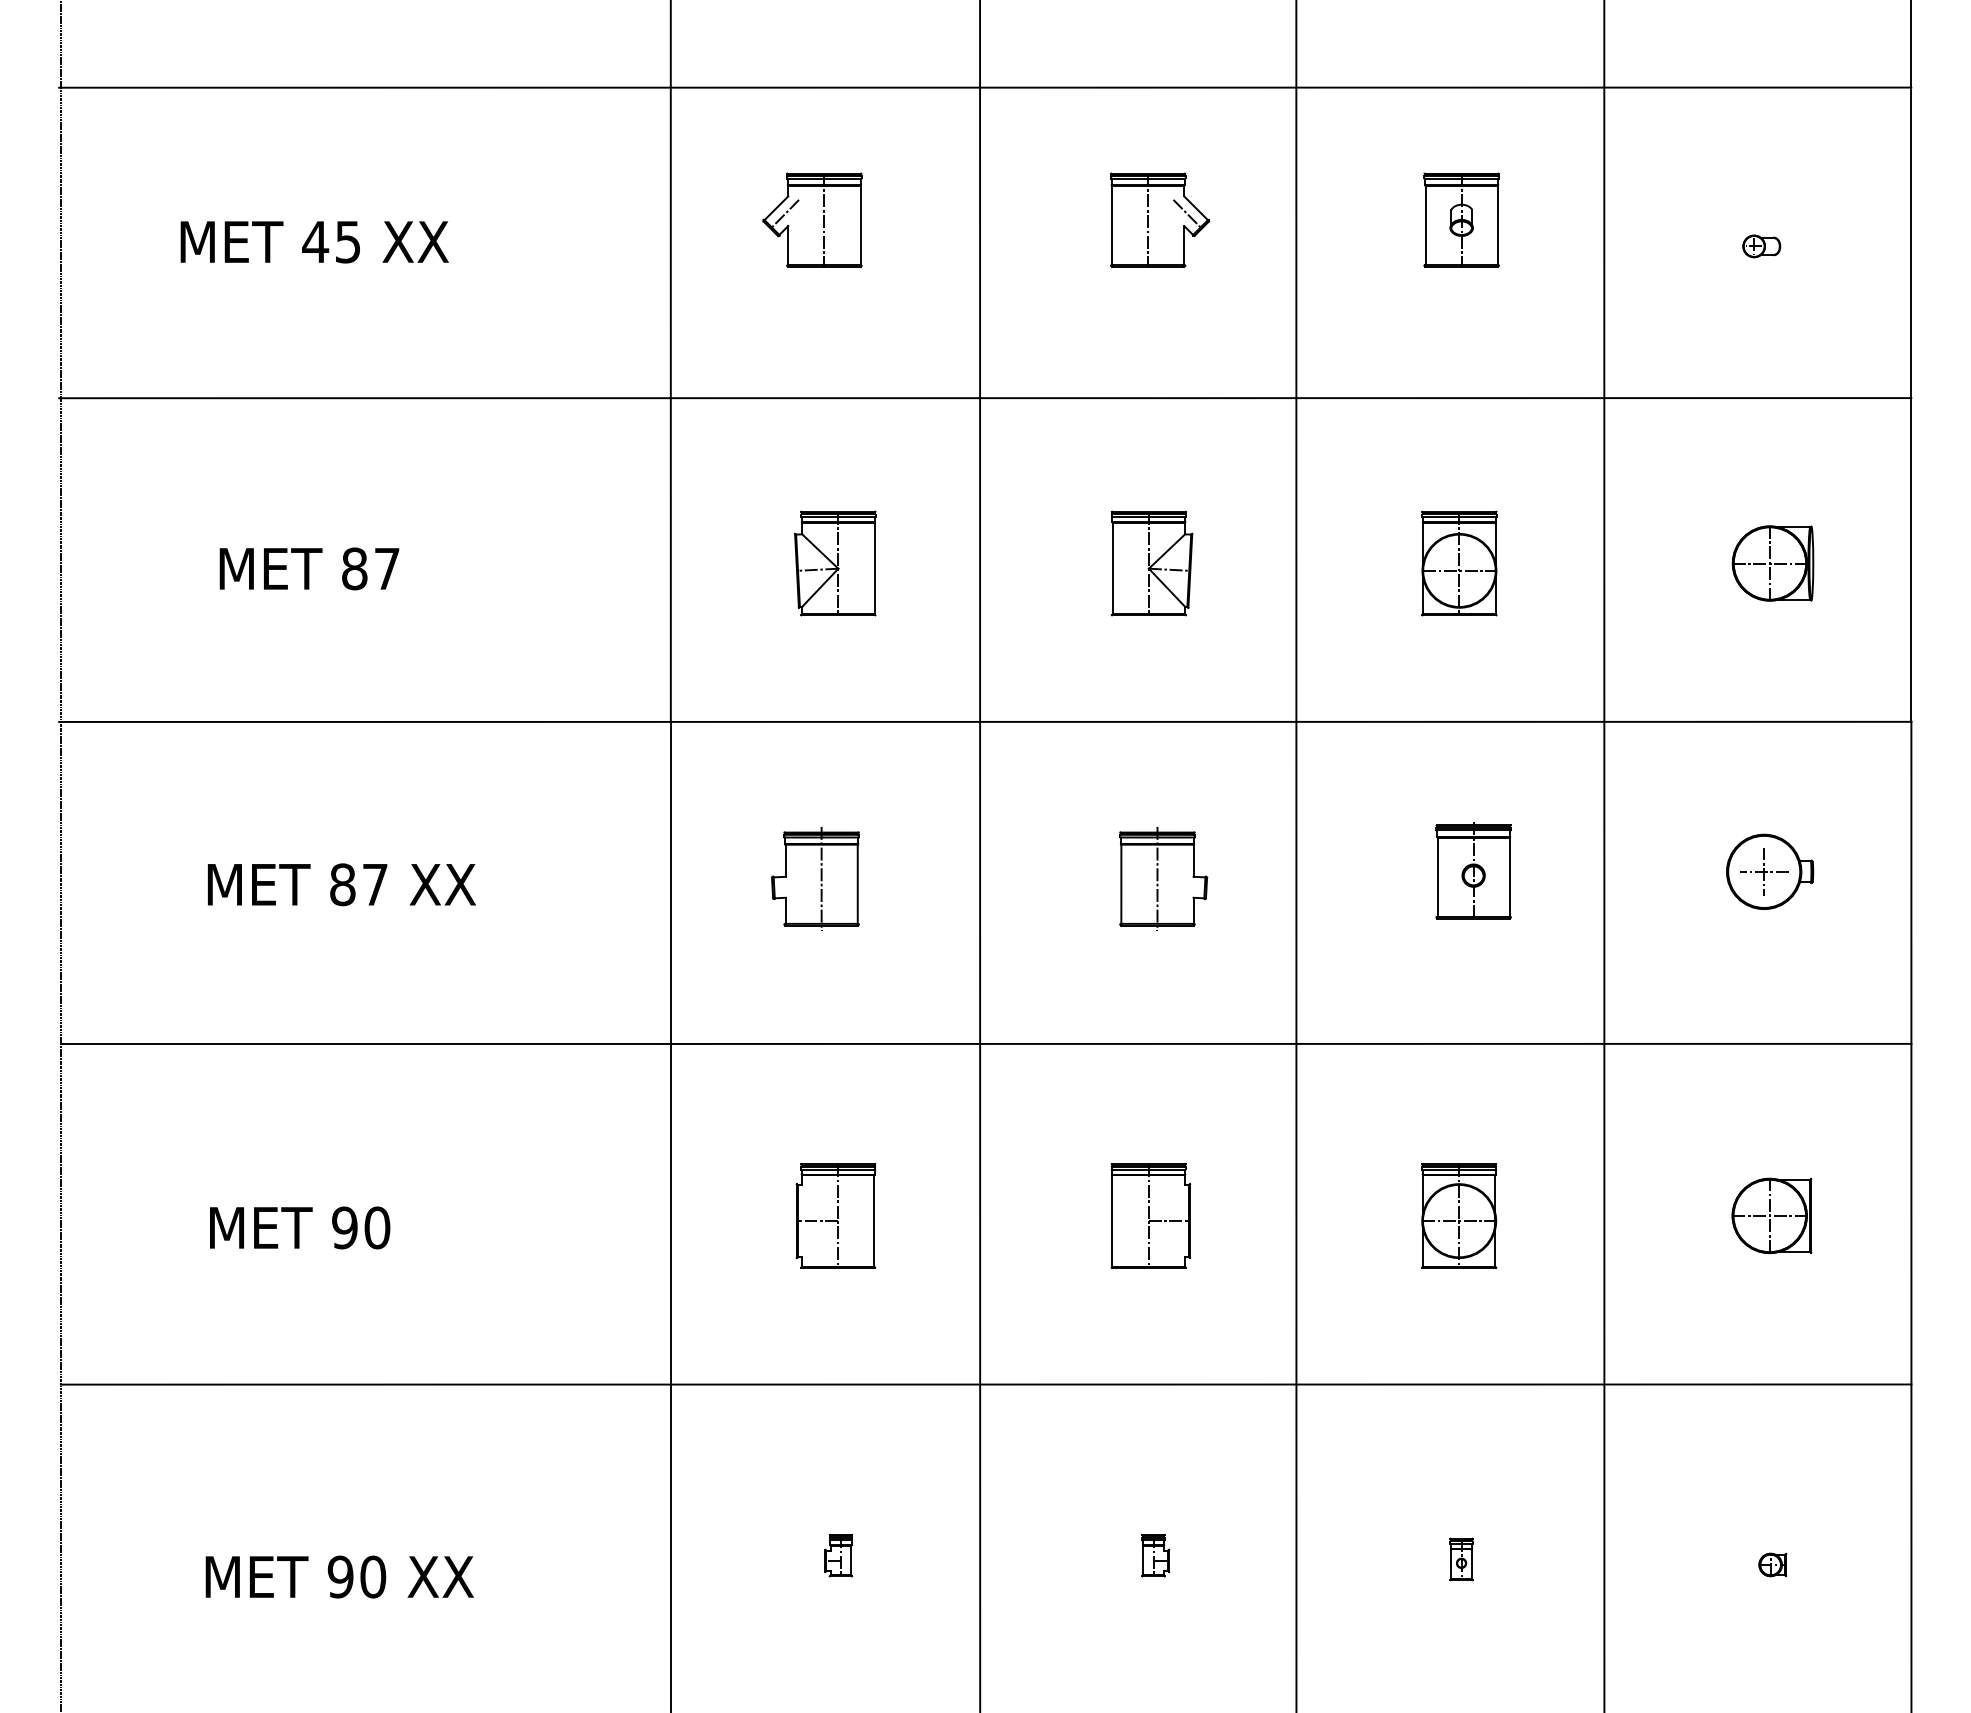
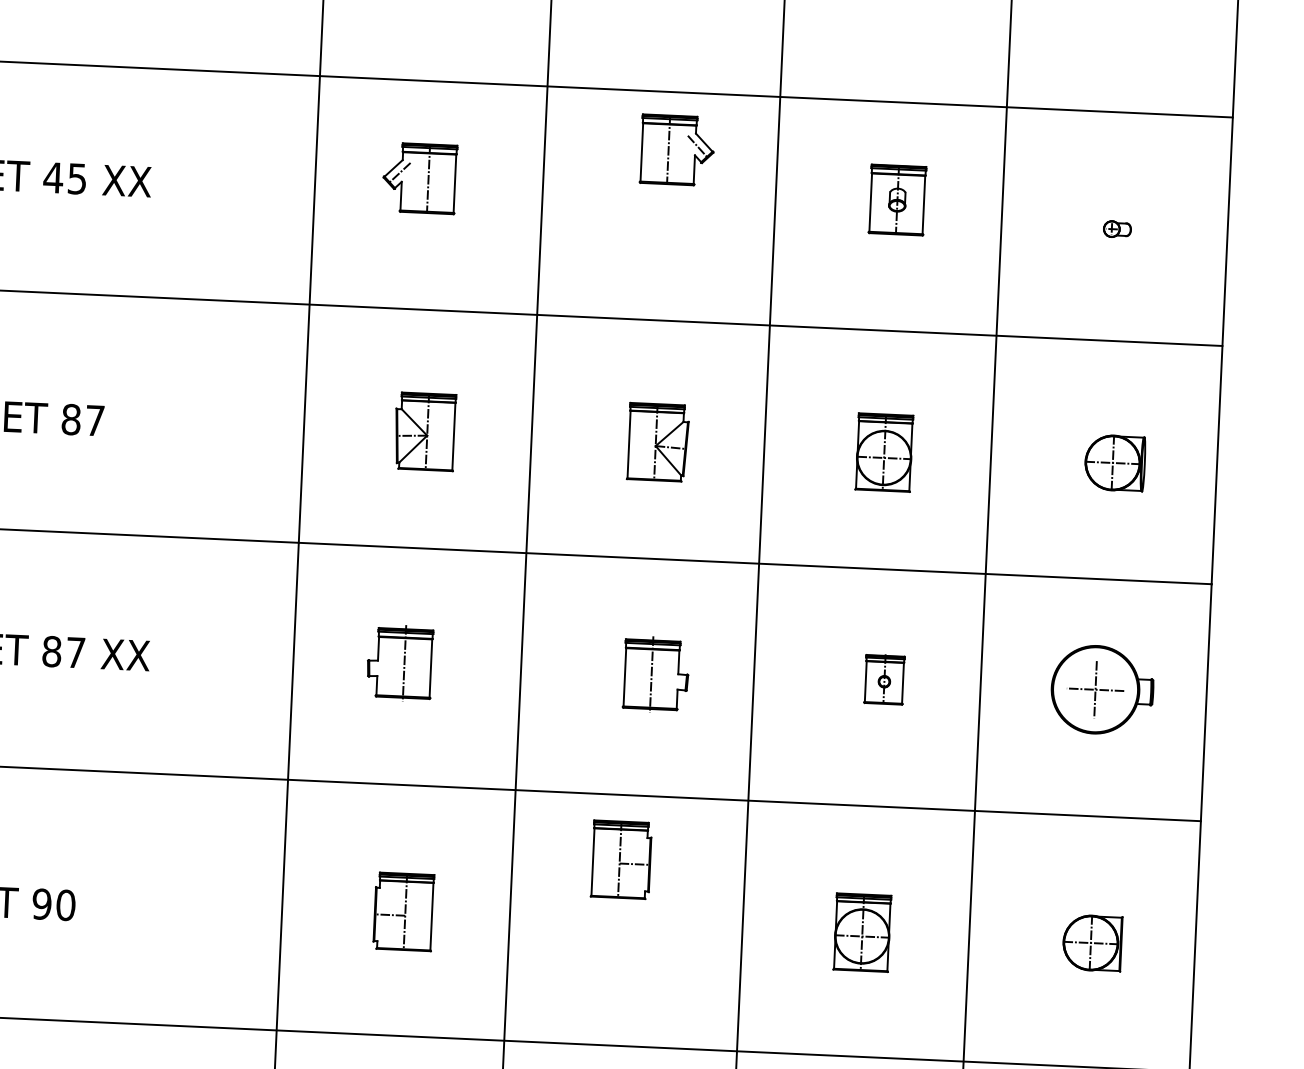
part: (1160, 219) -> (677, 149), moved
part: (1473, 870) -> (884, 678), size x0.7
part: (1770, 871) -> (1102, 689), size x1.6
part: (1150, 1215) -> (621, 859), moved

